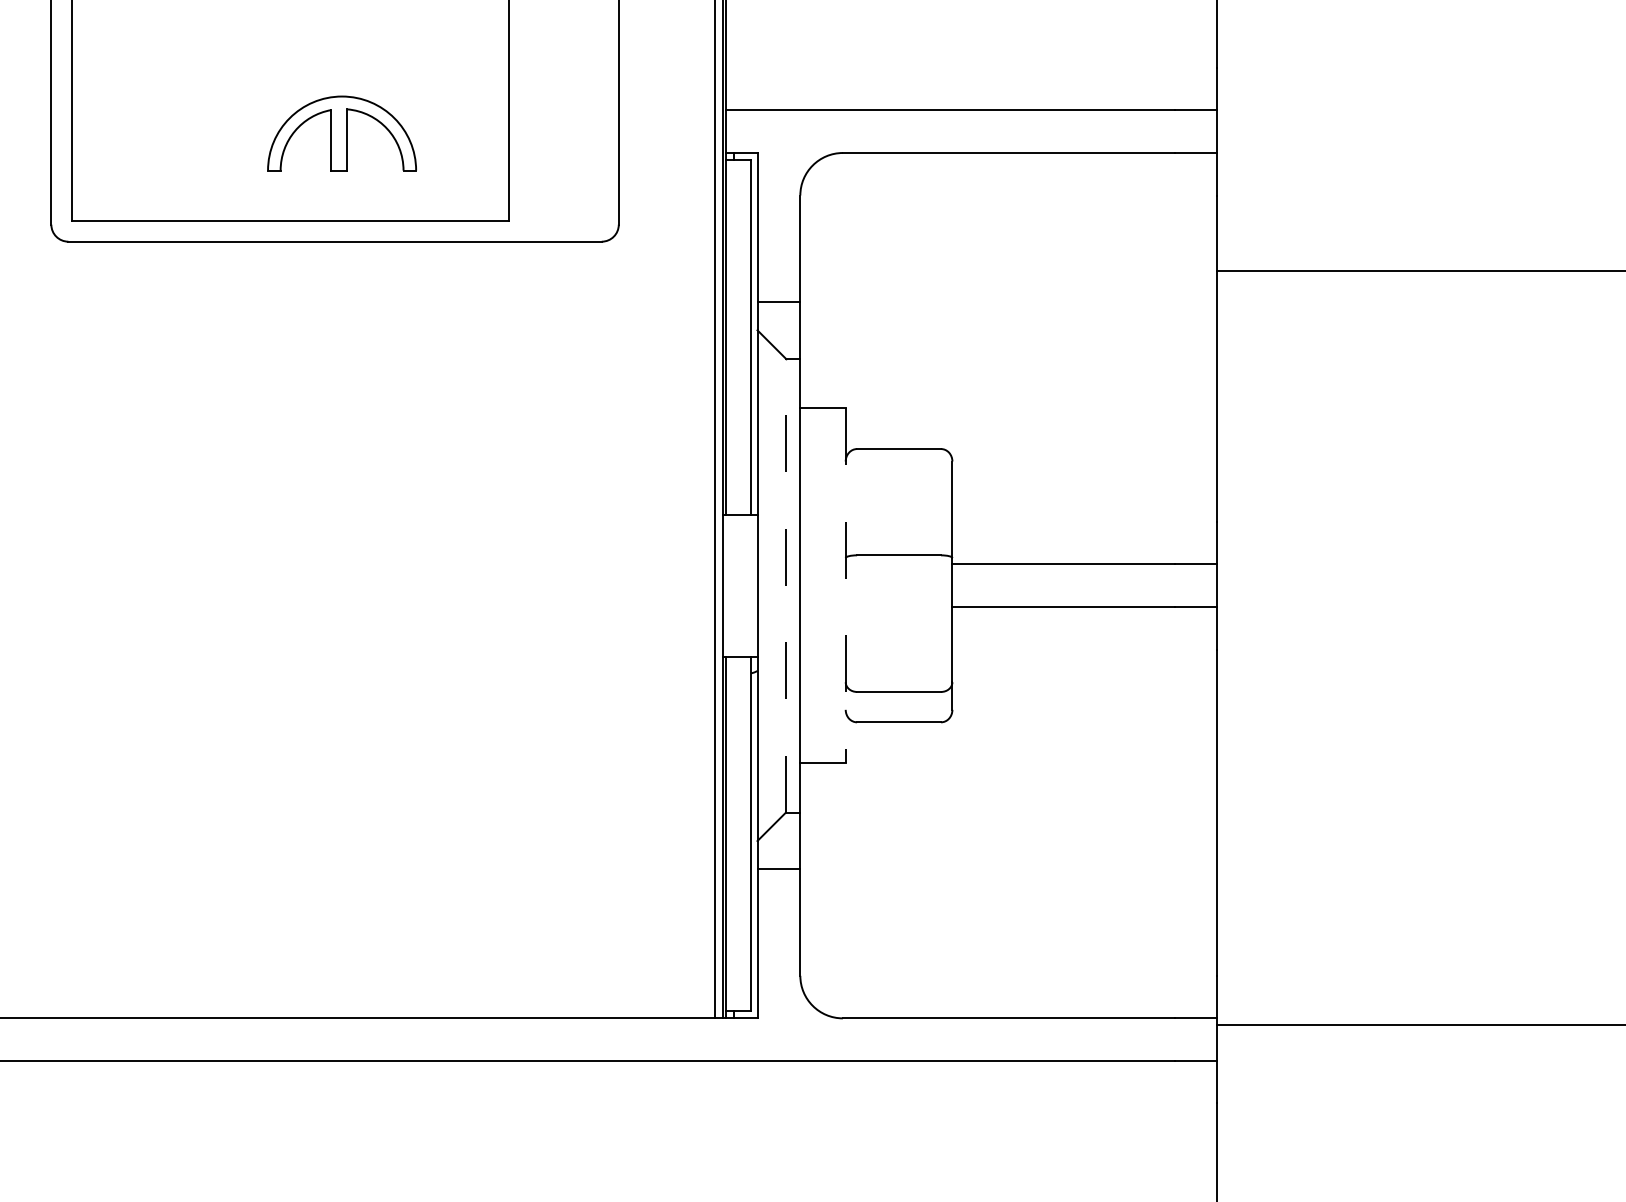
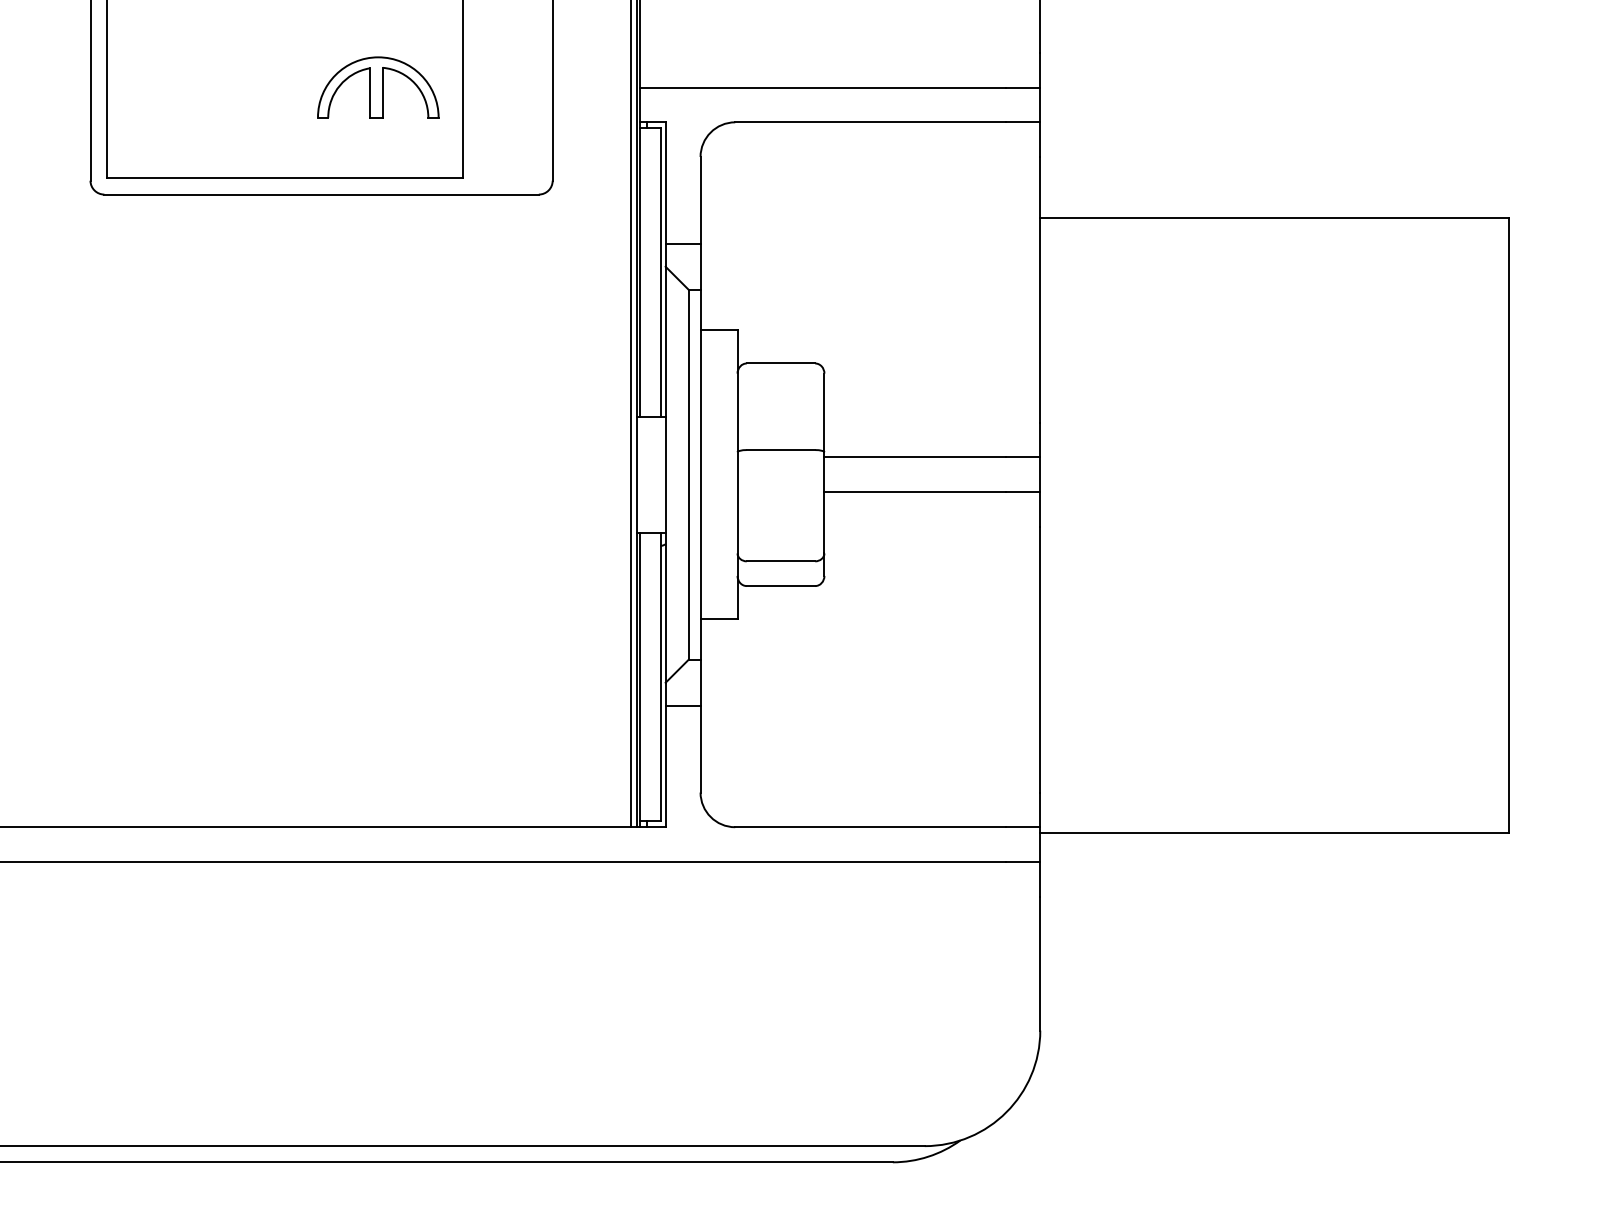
part: (342, 133) -> (378, 87), moved
line: (785, 585) -> (688, 474), dashed -> solid
line: (845, 586) -> (737, 475), dashed -> solid

